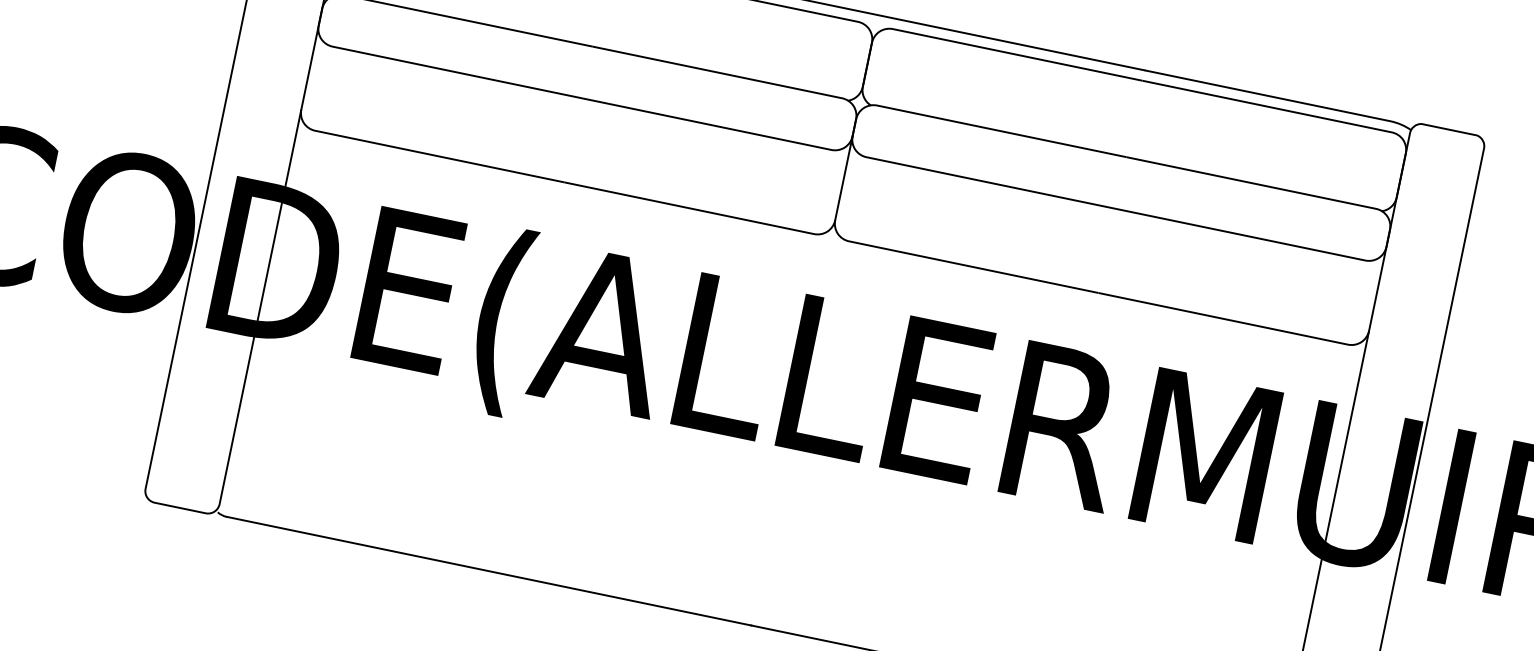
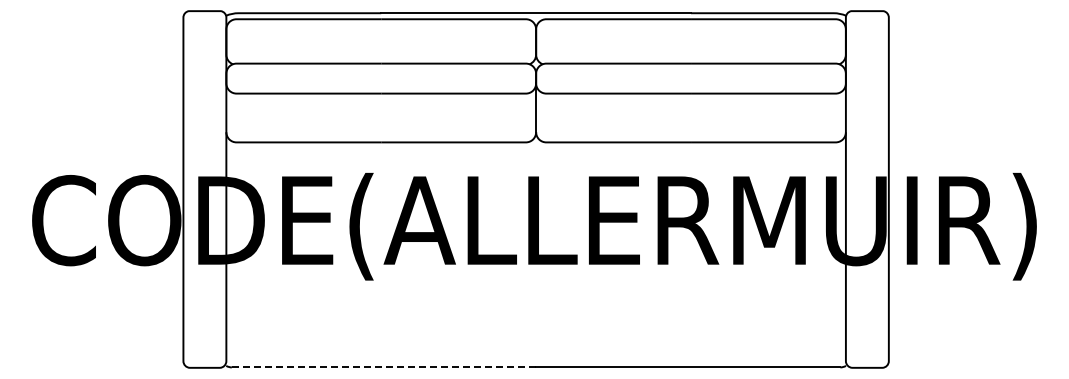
line: (489, 571) -> (384, 367), solid -> dashed

